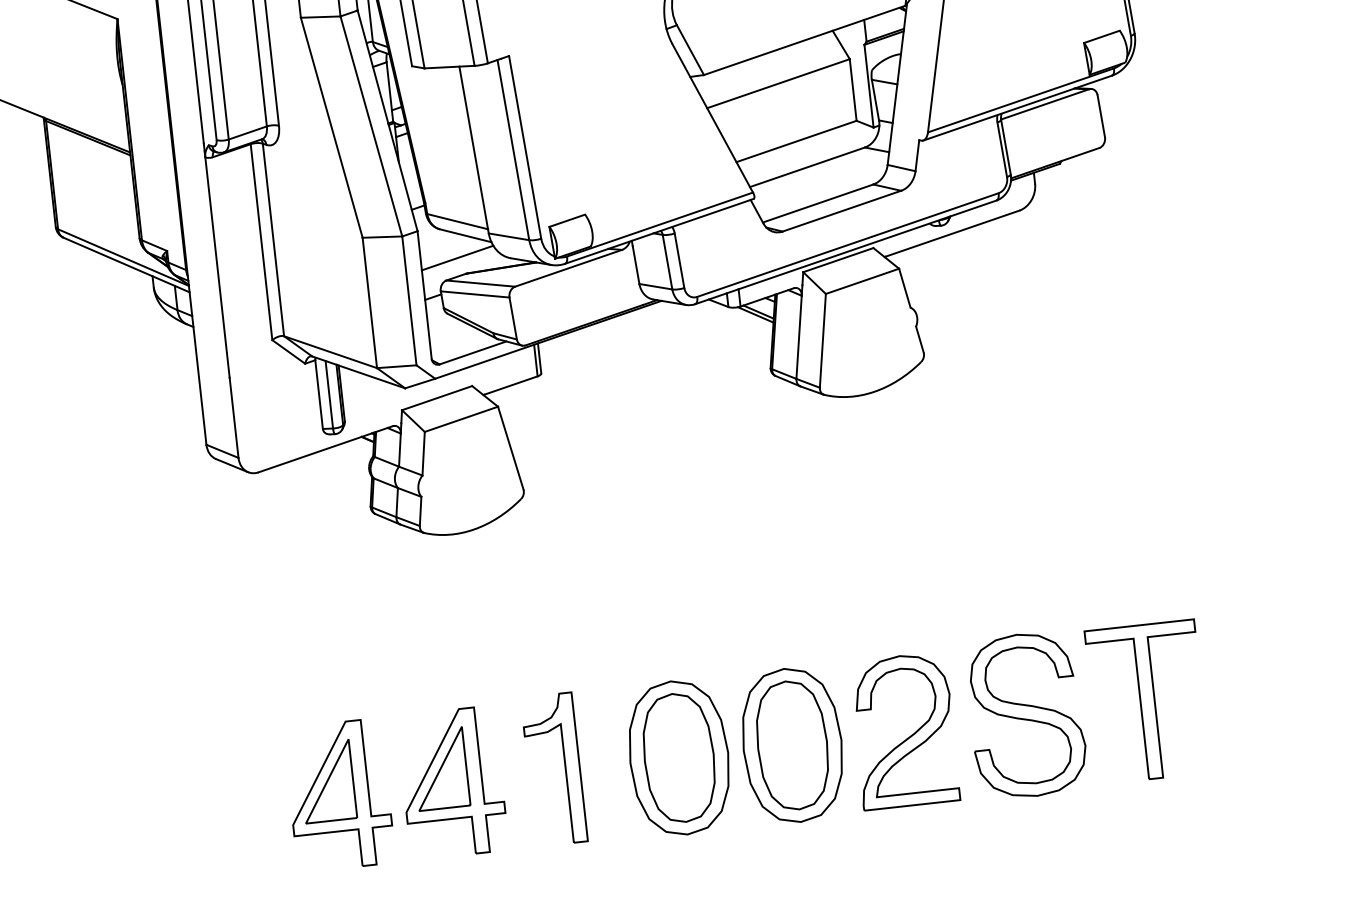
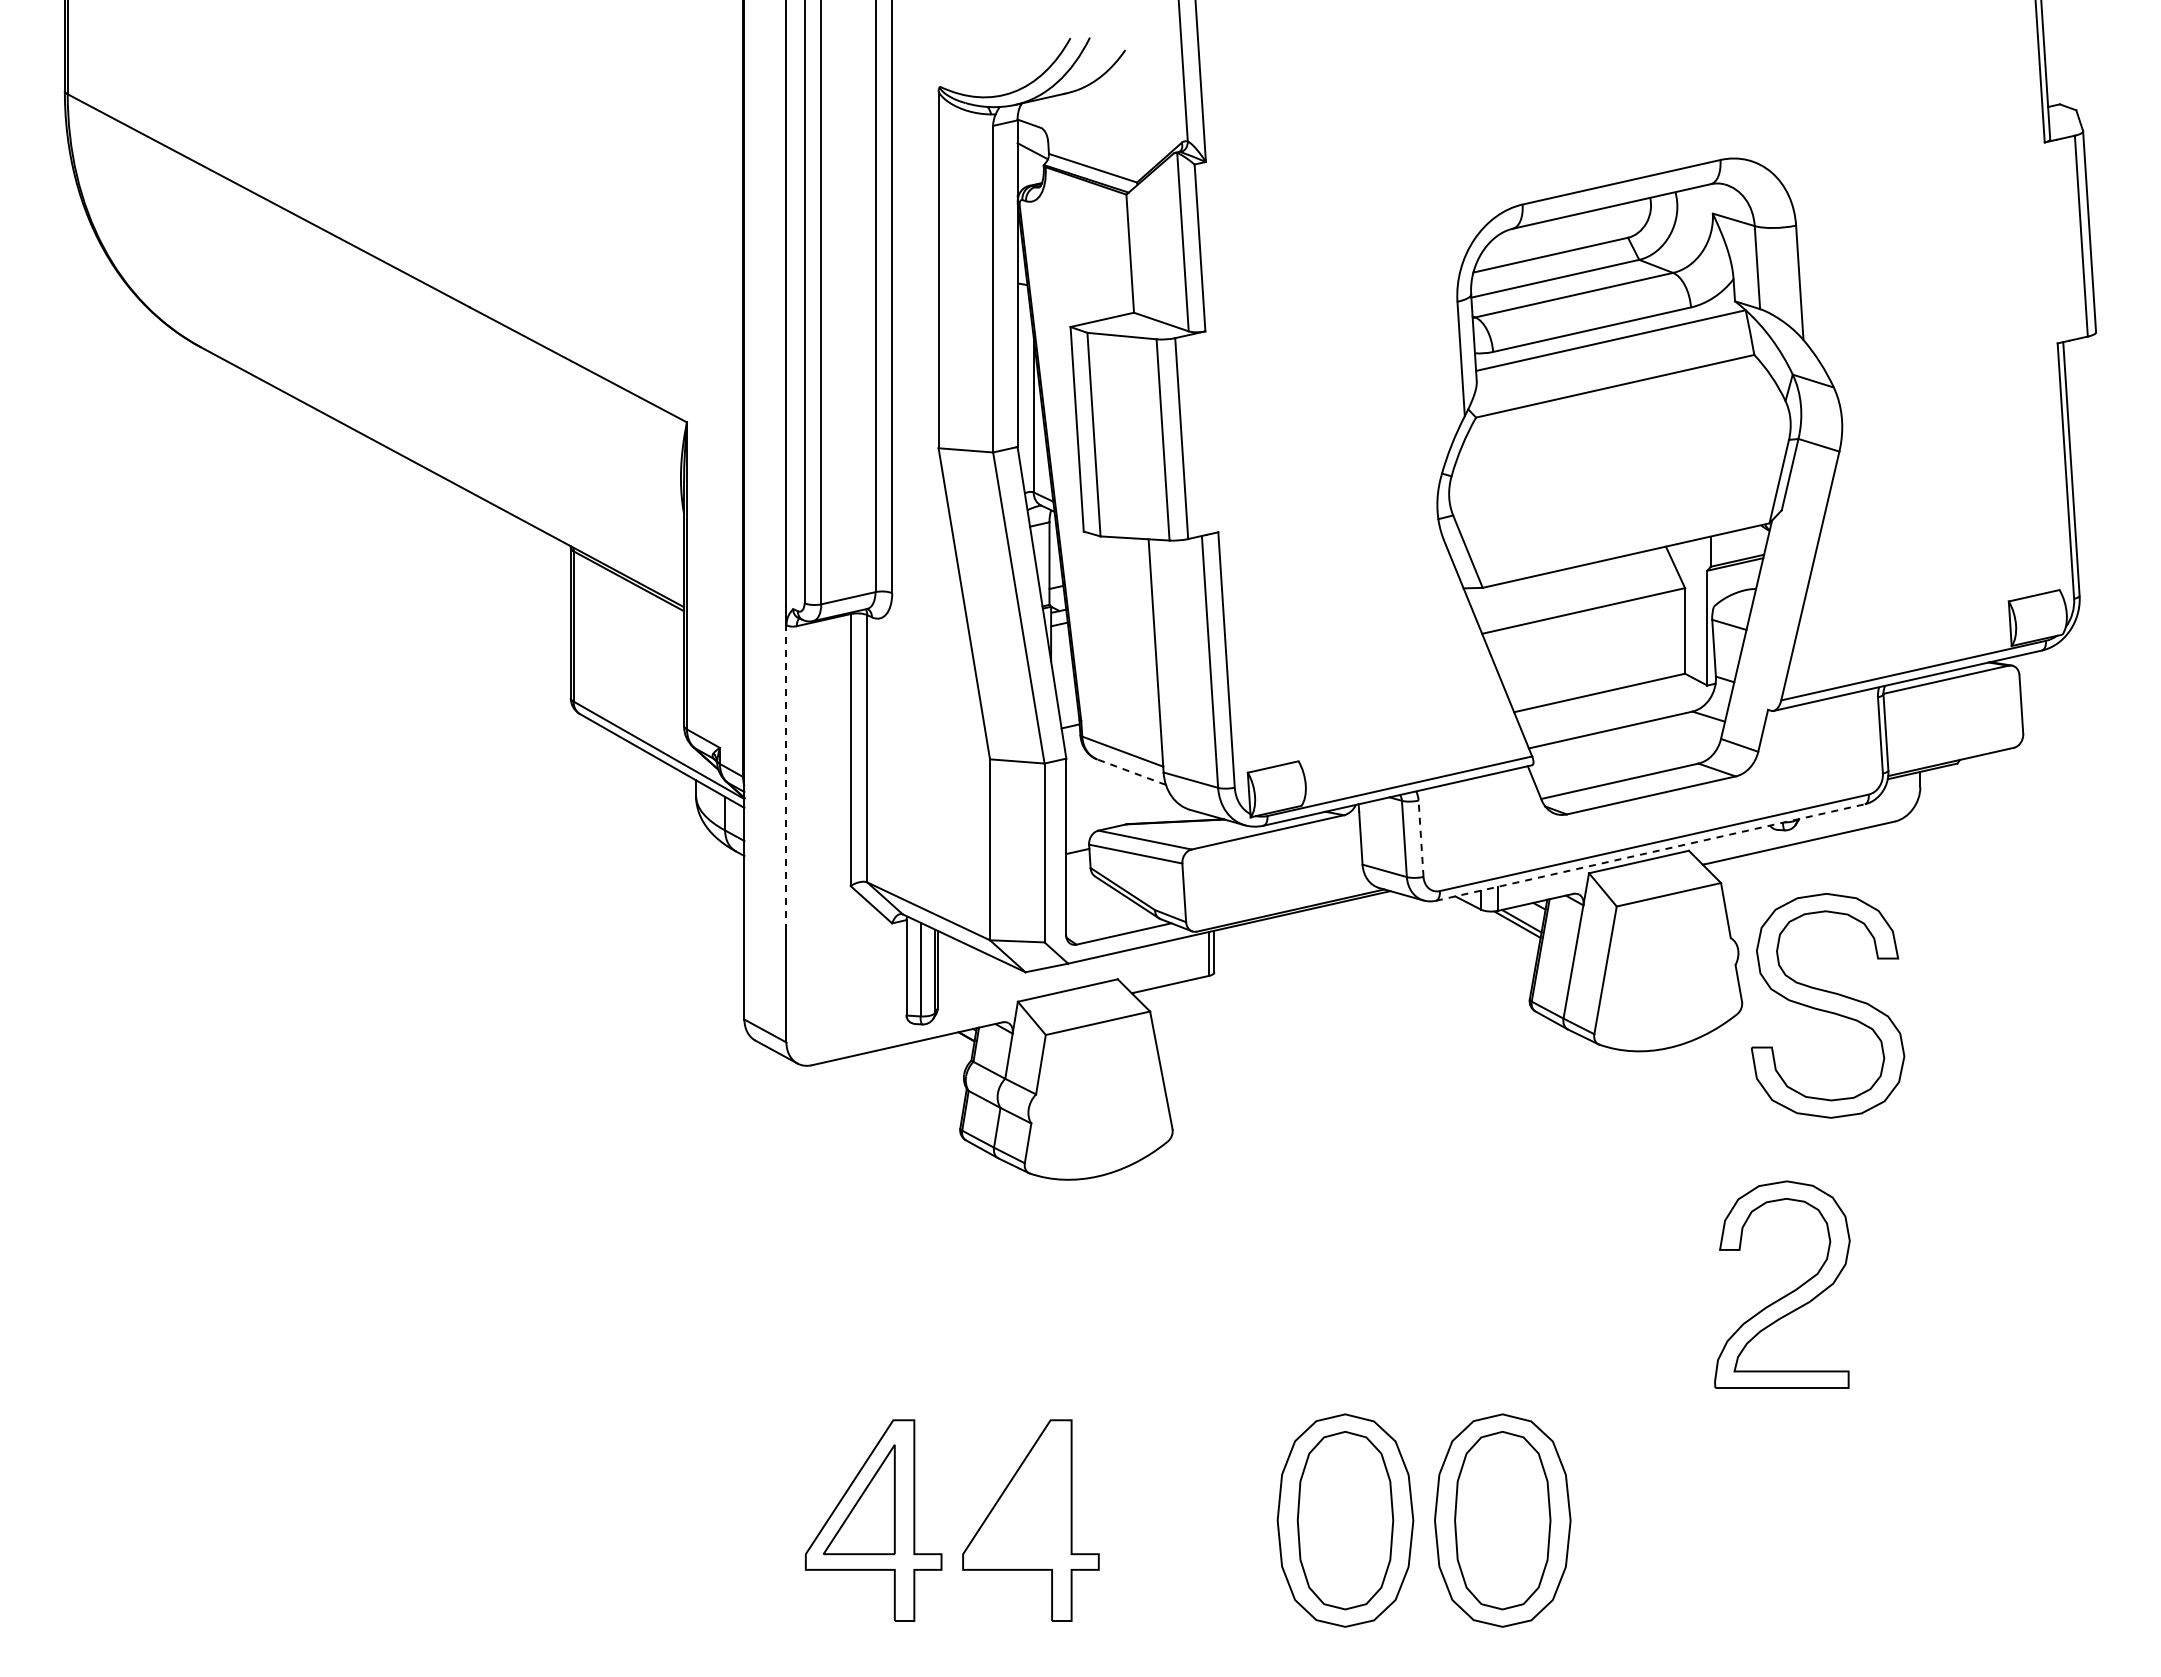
line: (465, 236) -> (1131, 772), solid -> dashed
line: (845, 252) -> (1650, 852), solid -> dashed
line: (457, 258) -> (1117, 801), removed
line: (679, 260) -> (1421, 838), solid -> dashed
line: (217, 267) -> (786, 778), solid -> dashed
part: (1147, 701) -> (1995, 1514), removed
part: (1026, 715) -> (1828, 1005), moved
part: (908, 736) -> (1787, 1293), moved
part: (440, 768) -> (1016, 1499), removed
part: (565, 768) -> (1187, 1517), removed

